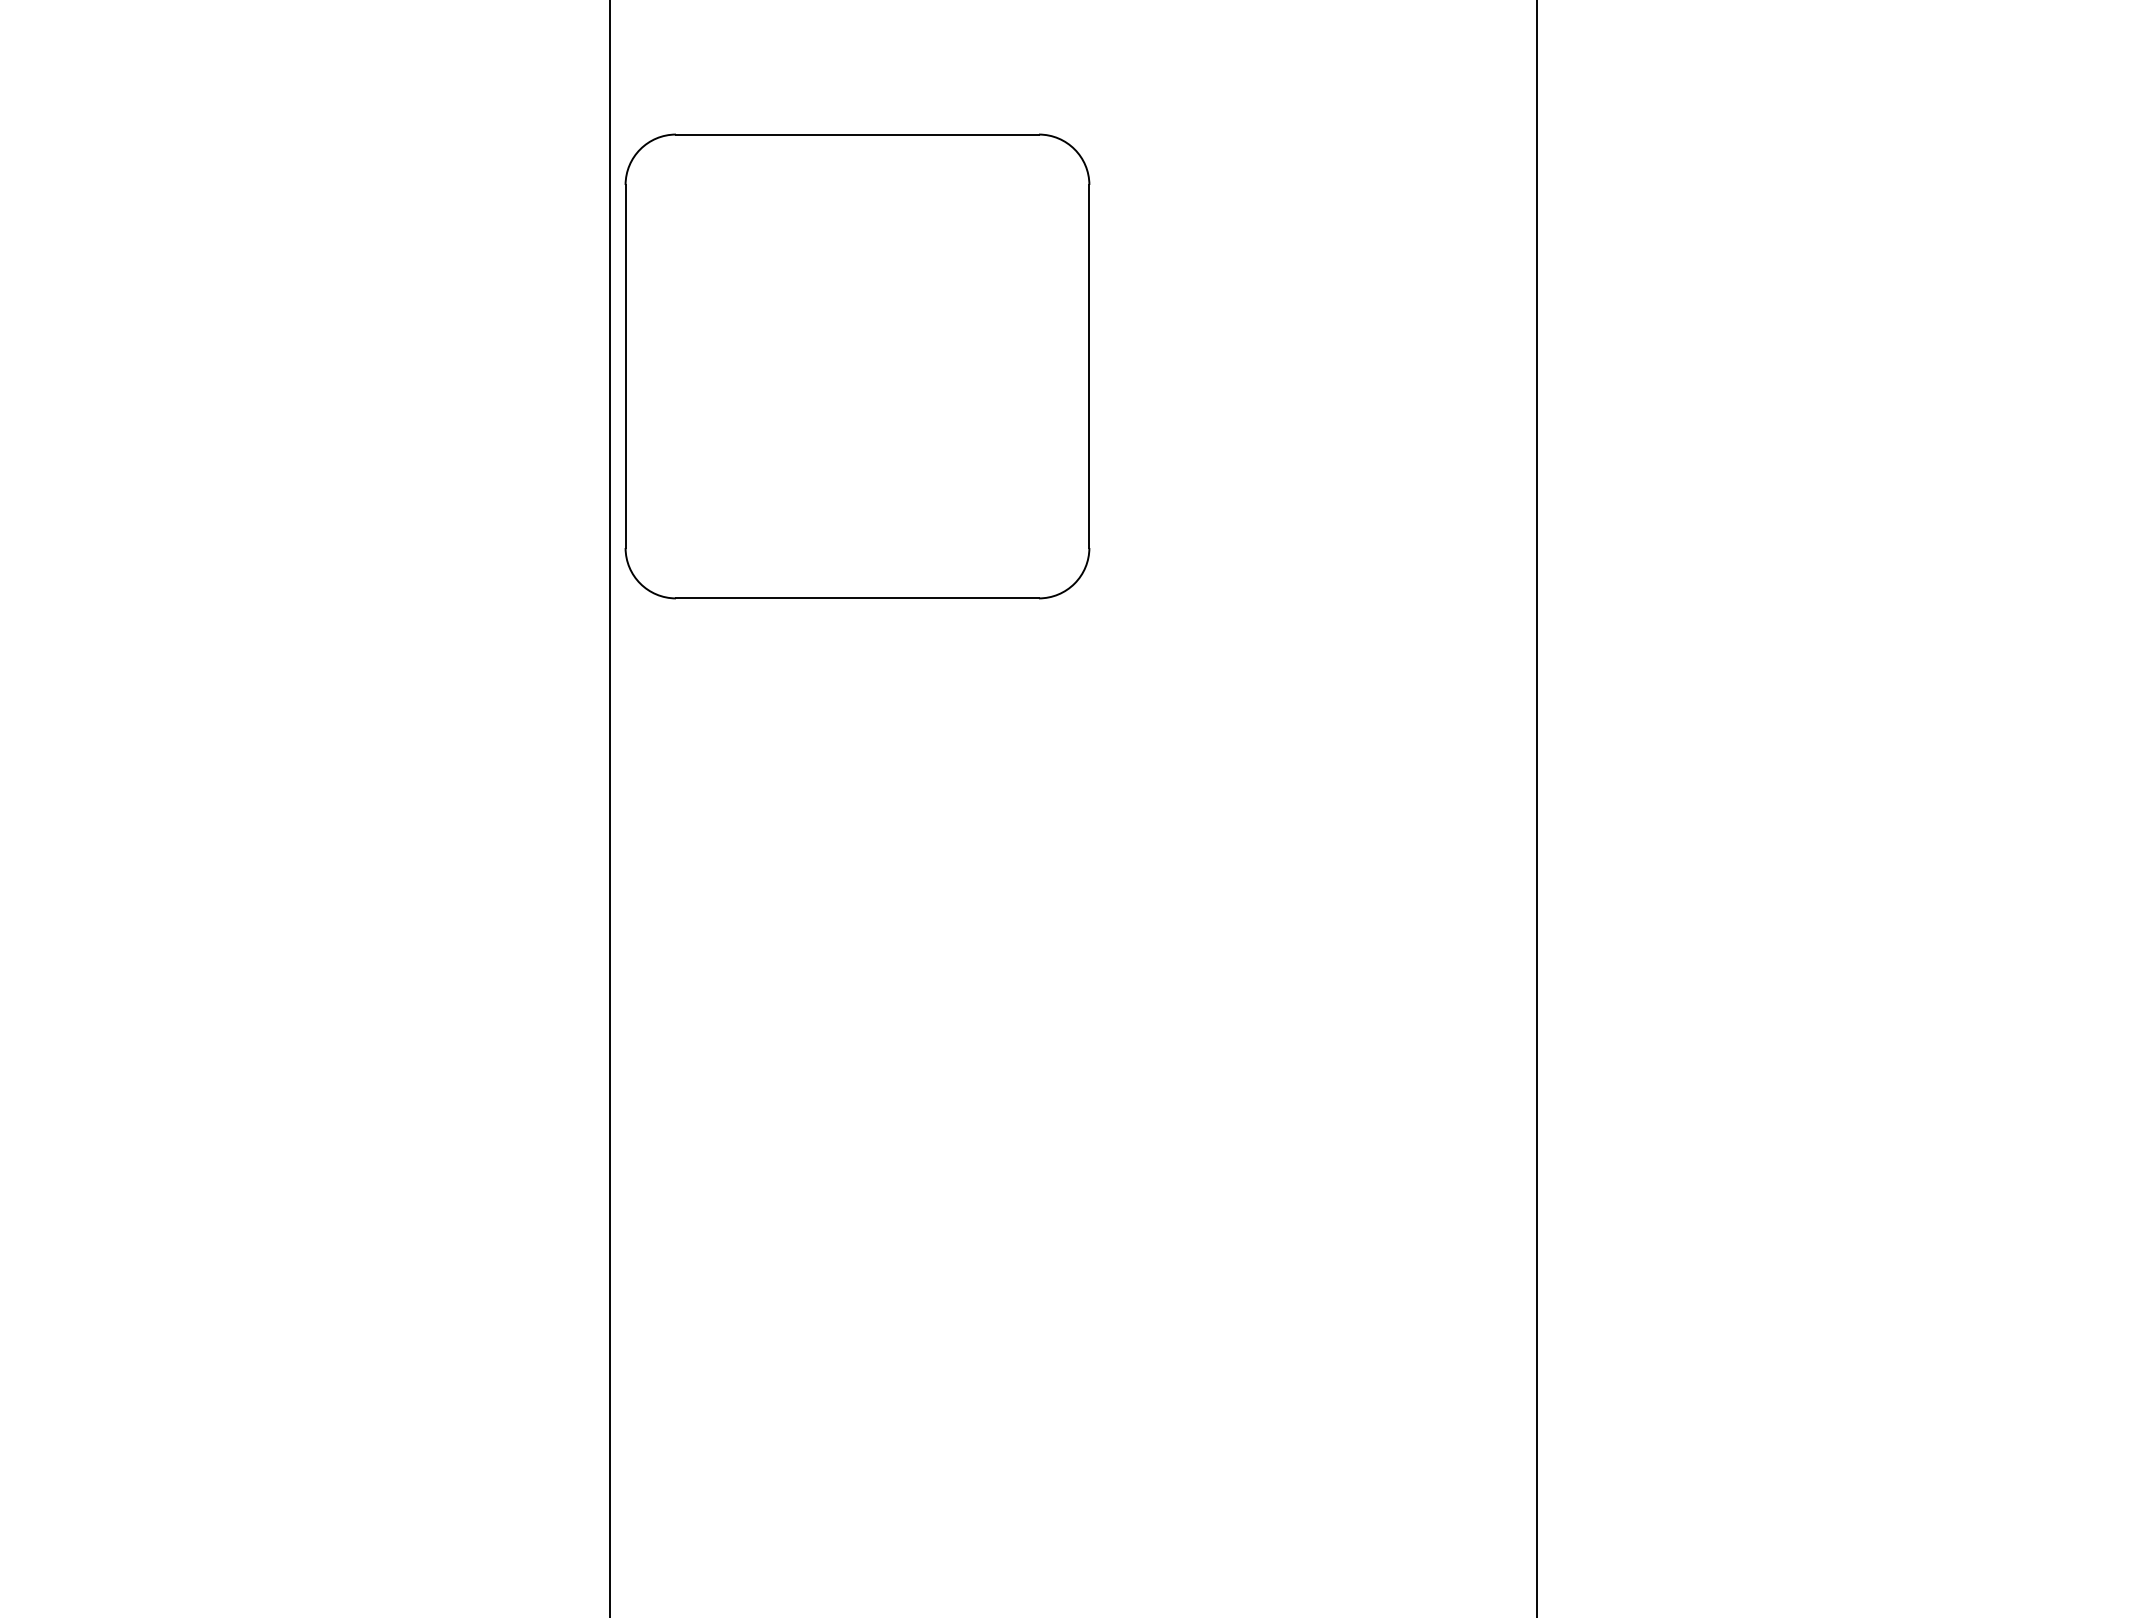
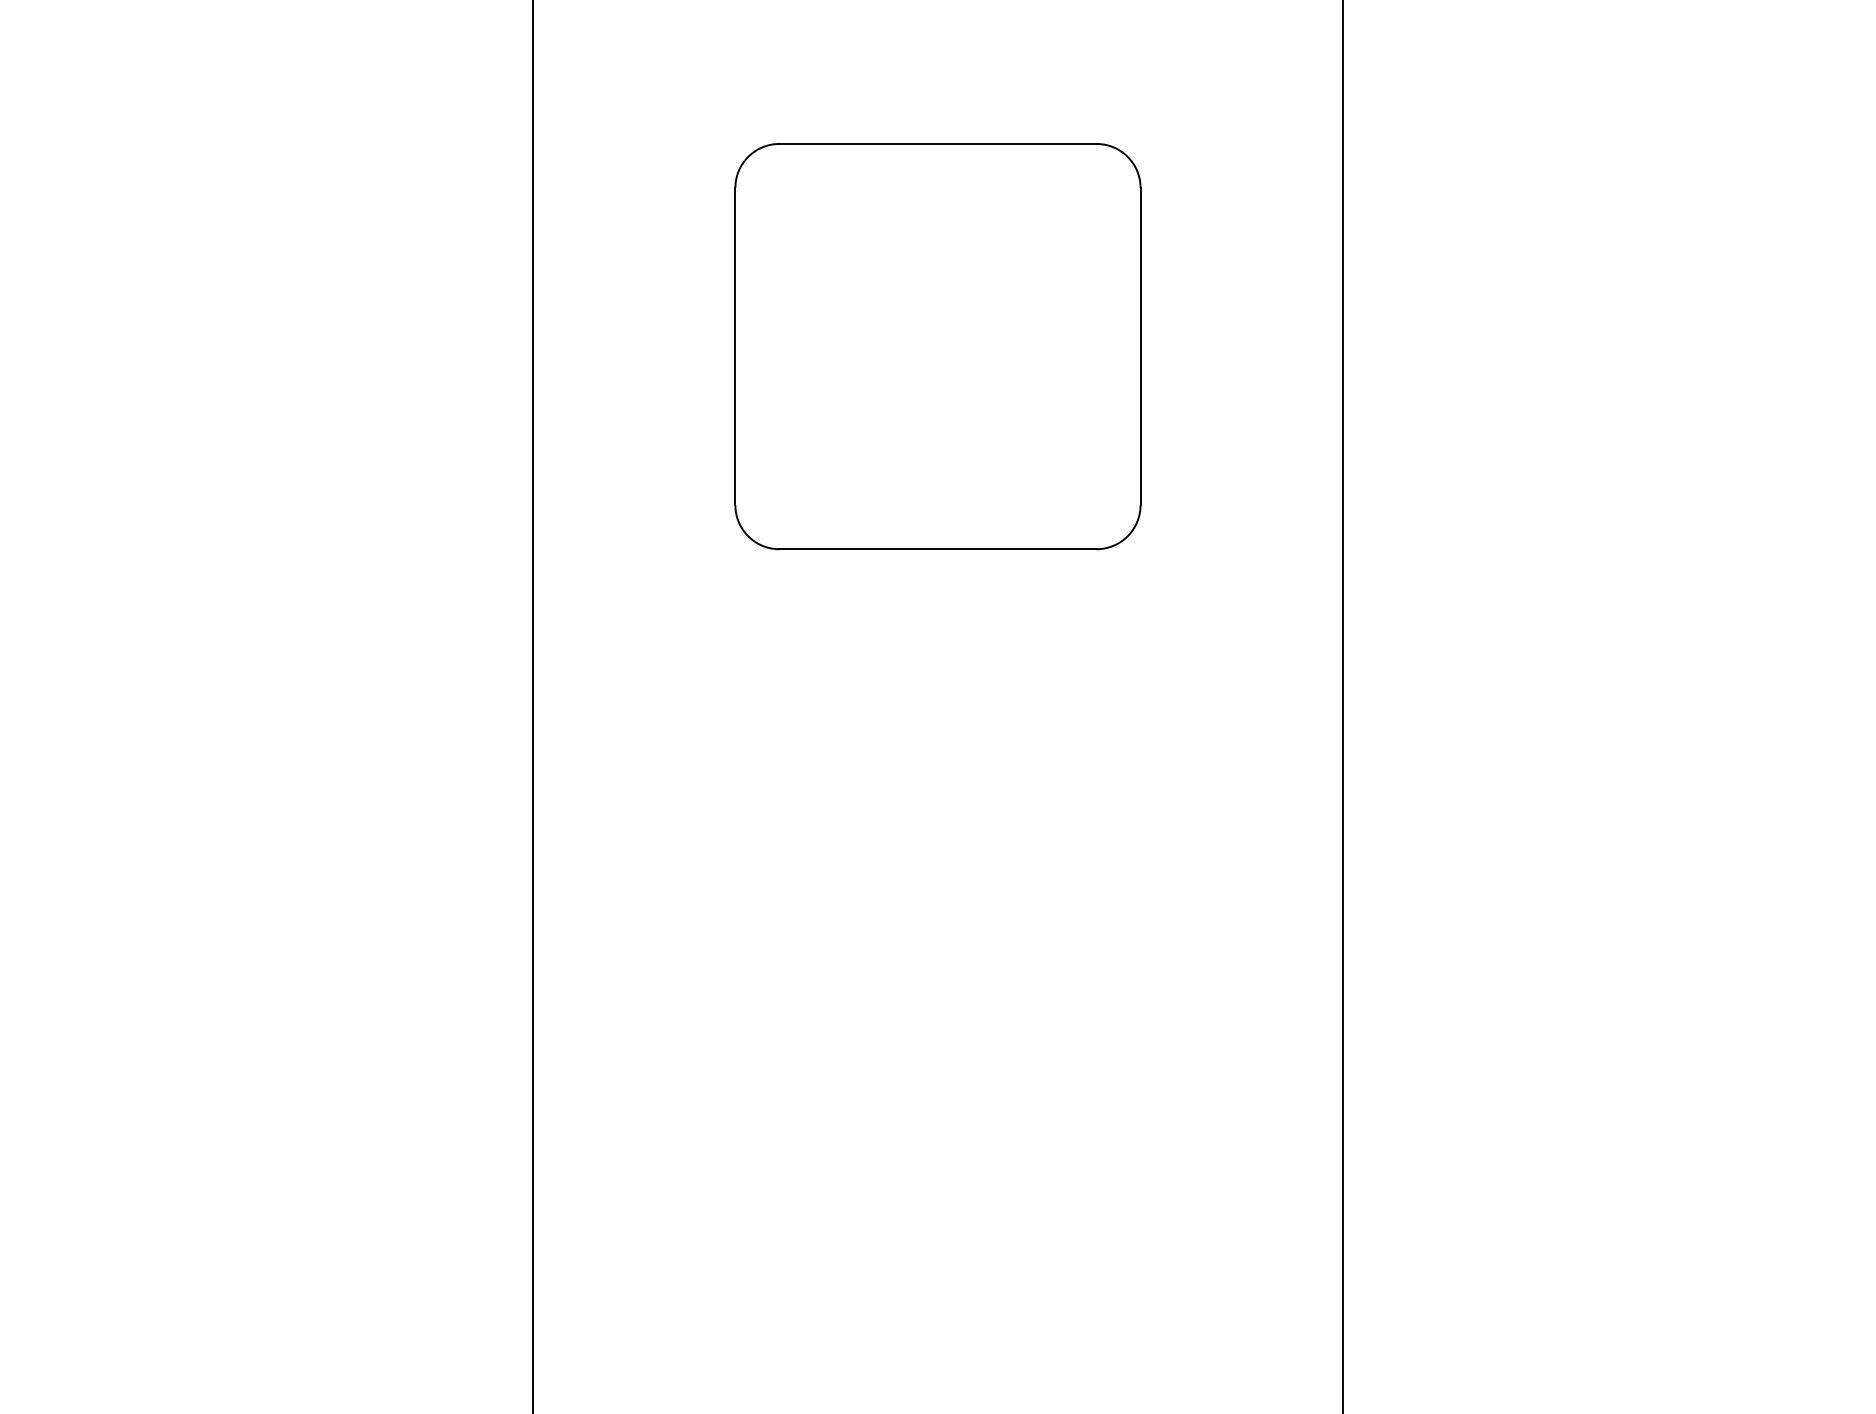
part: (857, 366) -> (938, 346), moved

